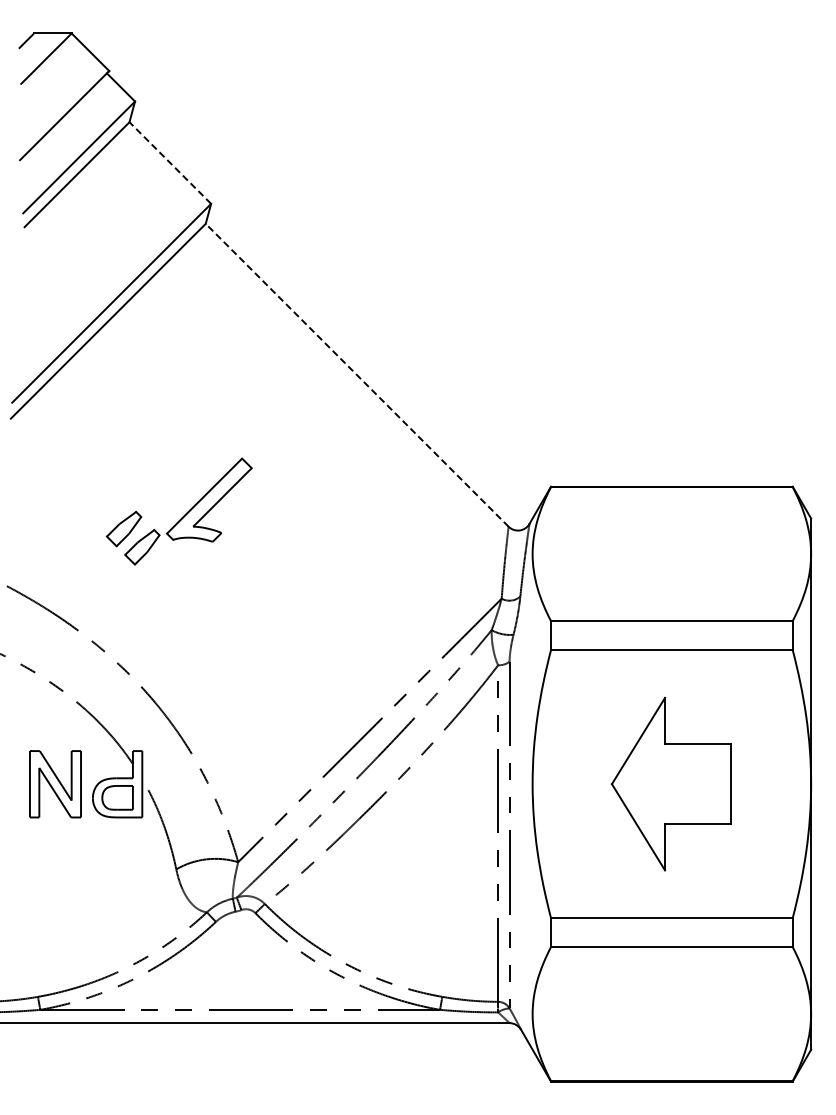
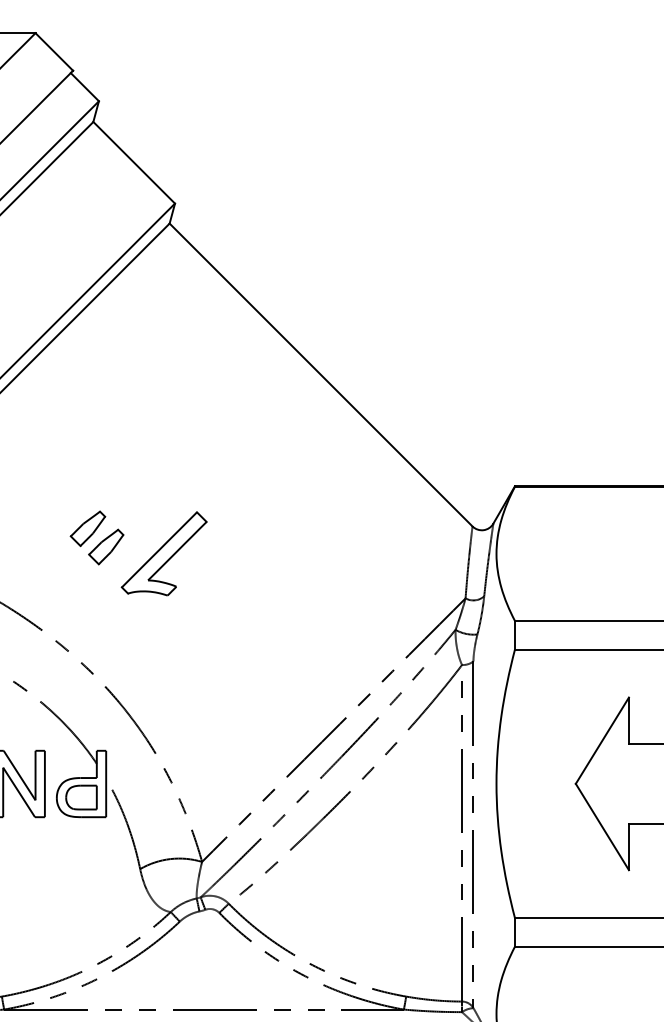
line: (170, 163) -> (134, 163), dashed -> solid
line: (356, 375) -> (320, 375), dashed -> solid
part: (209, 499) -> (164, 553), moved

